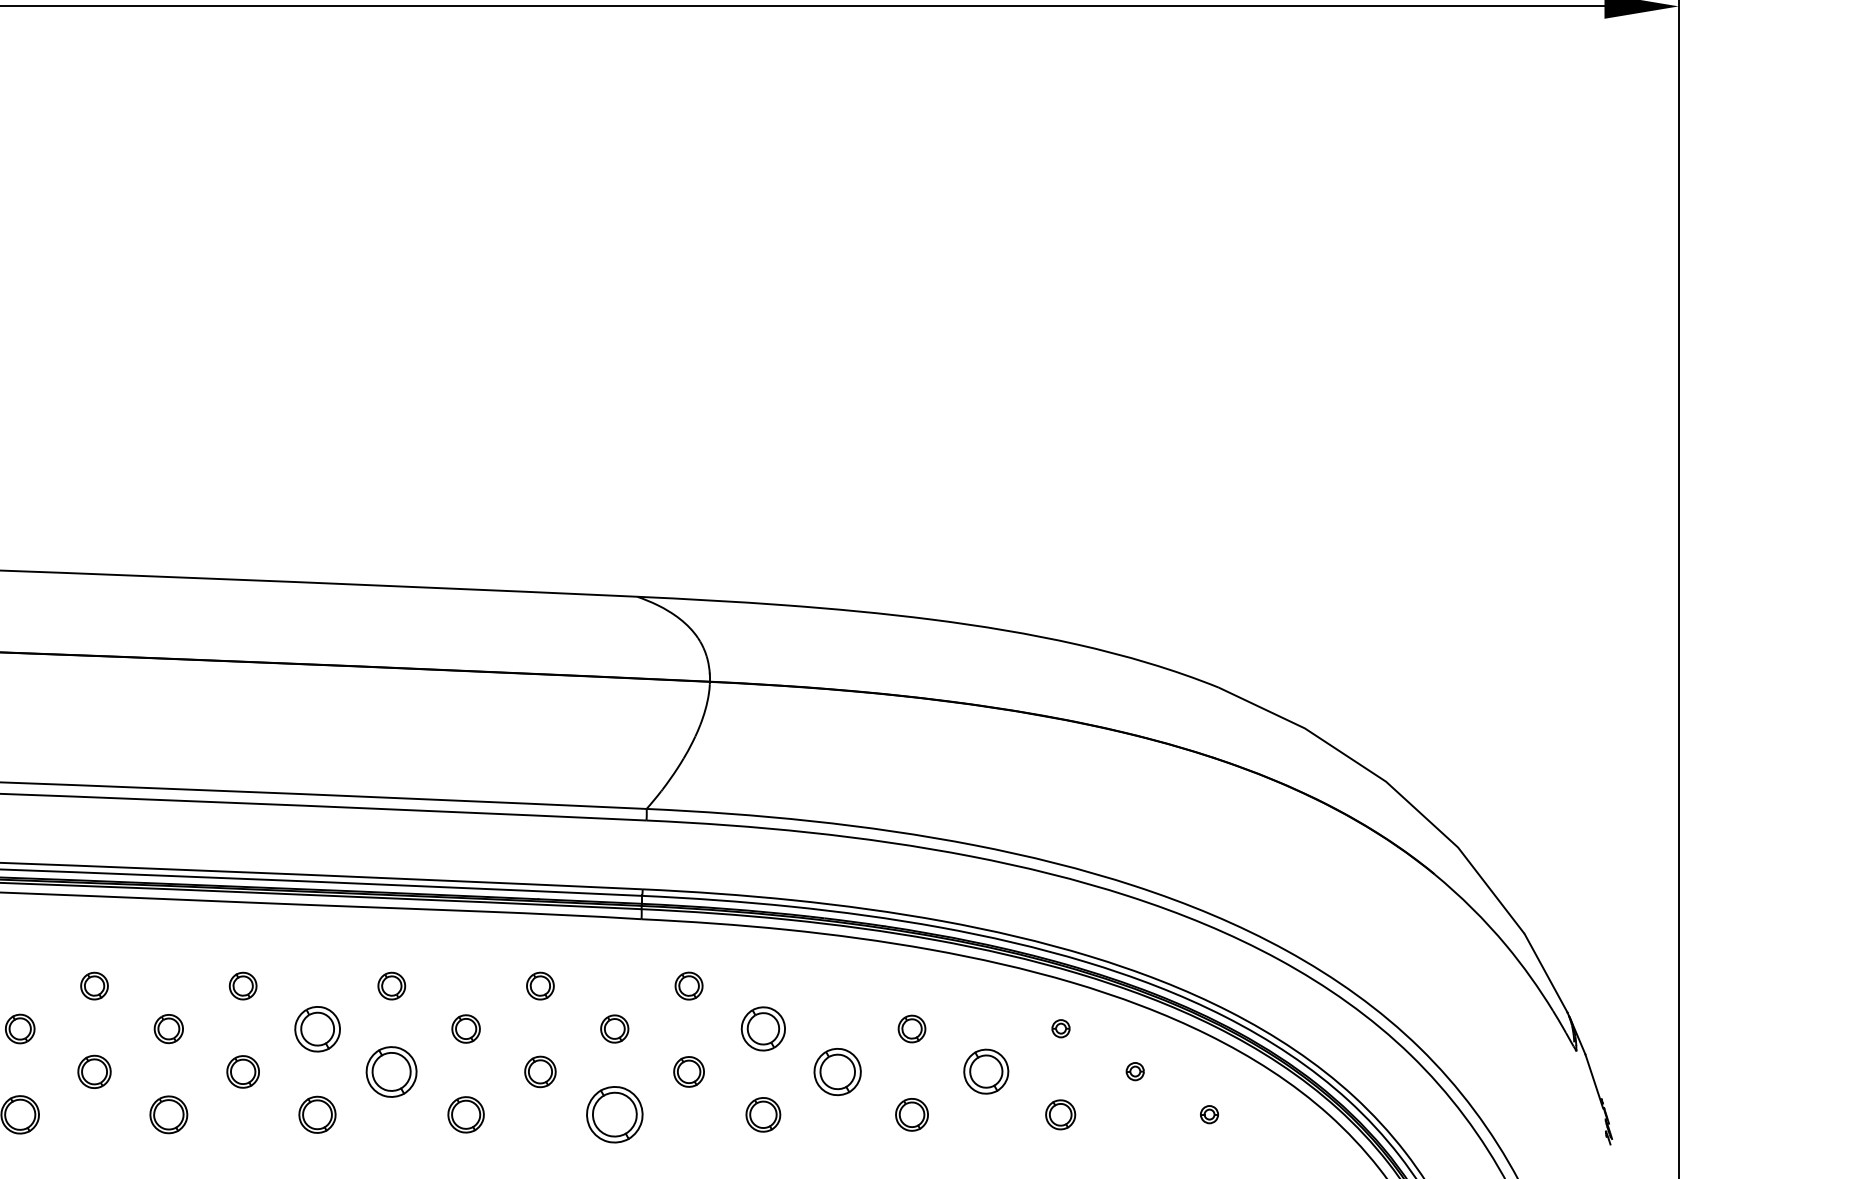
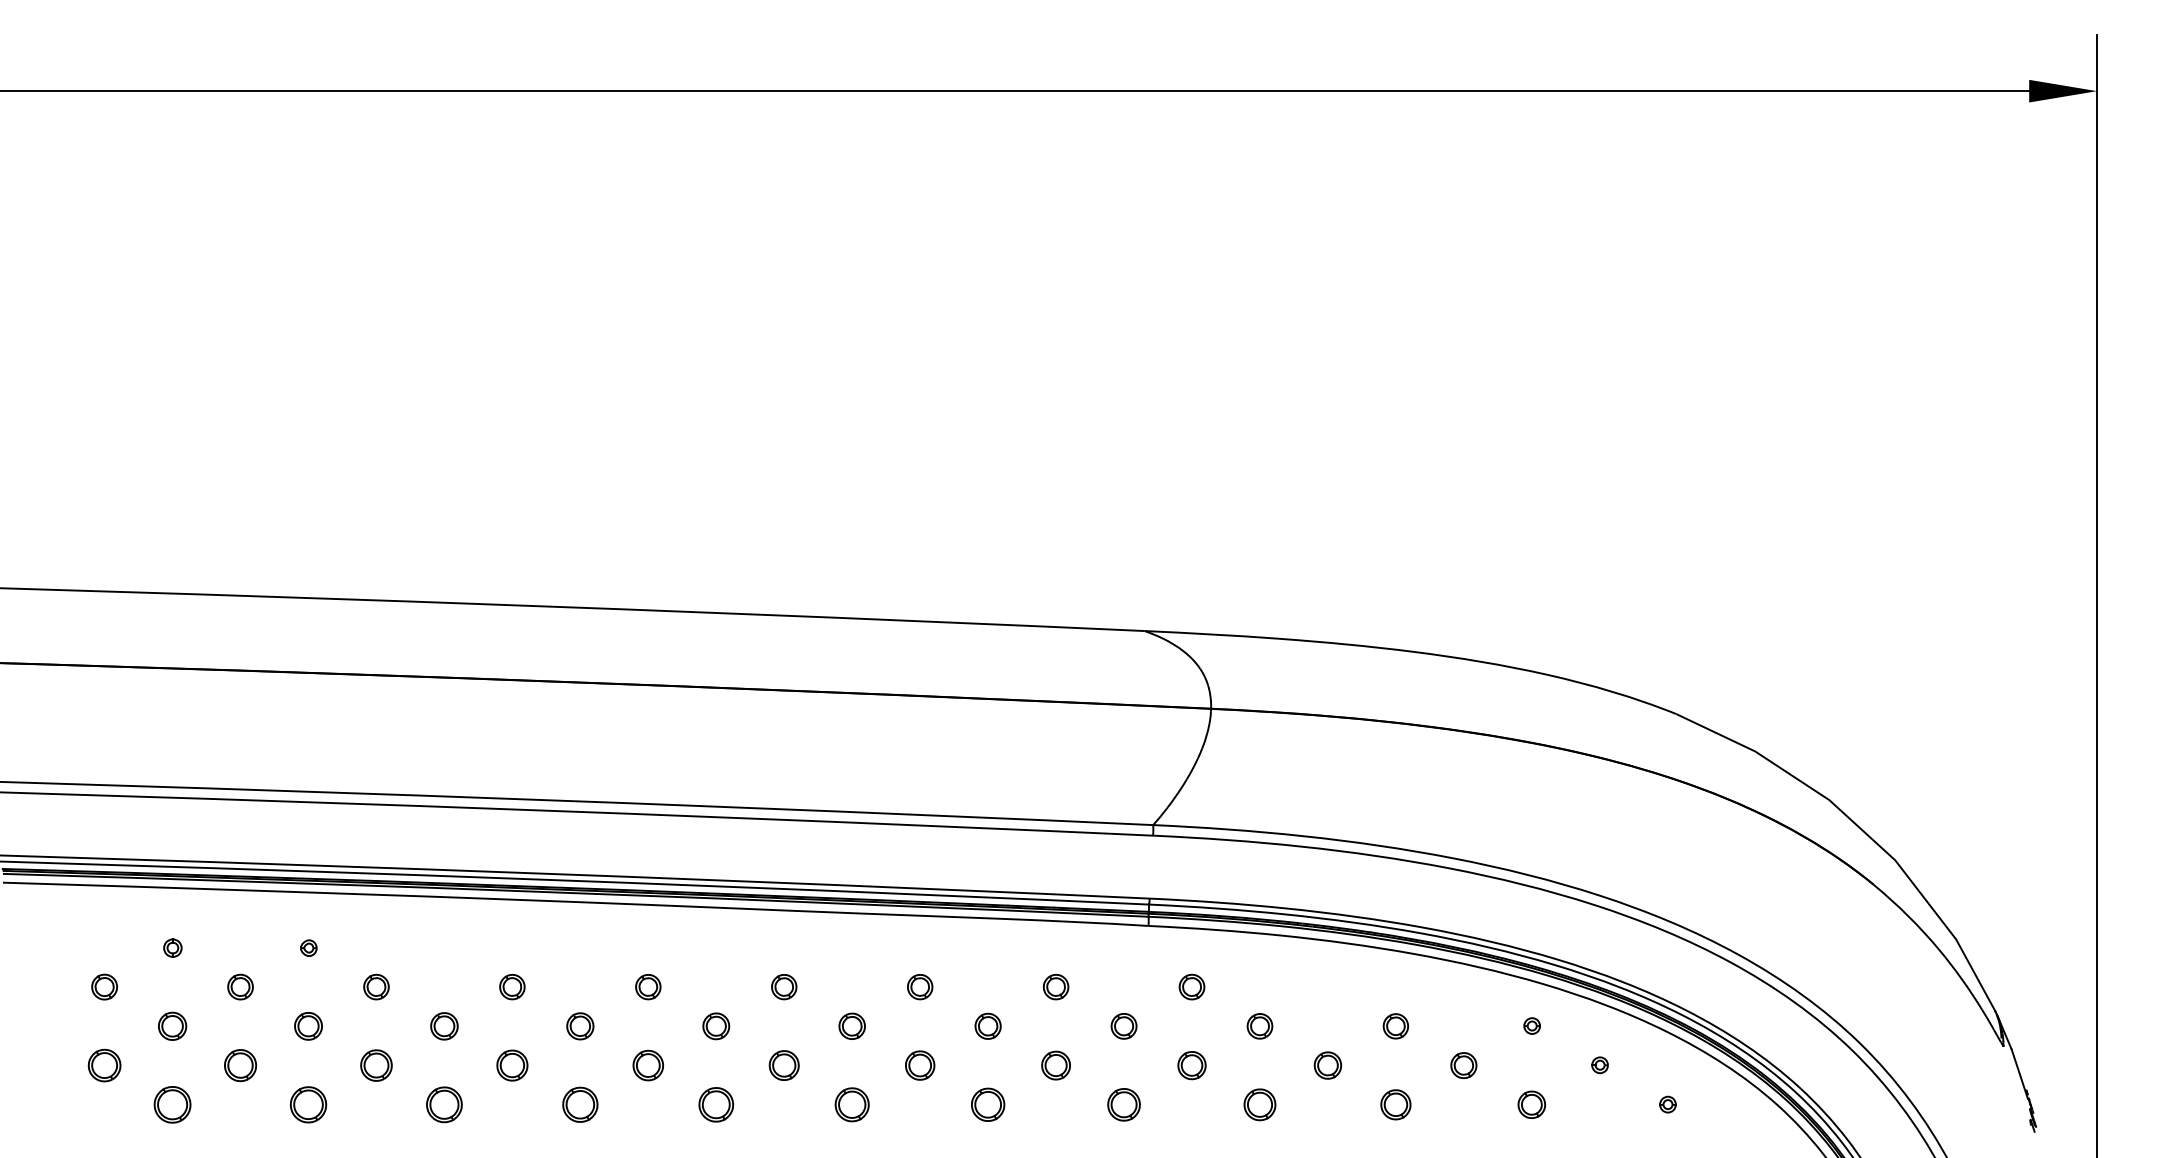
part: (316, 1028) -> (851, 1025), size x0.62
part: (762, 1029) -> (1259, 1026), size x0.62
part: (392, 1071) -> (920, 1065), size x0.62
part: (837, 1071) -> (1327, 1065), size x0.62
part: (985, 1071) -> (1463, 1065), size x0.62
part: (614, 1114) -> (1123, 1104), size x0.62

